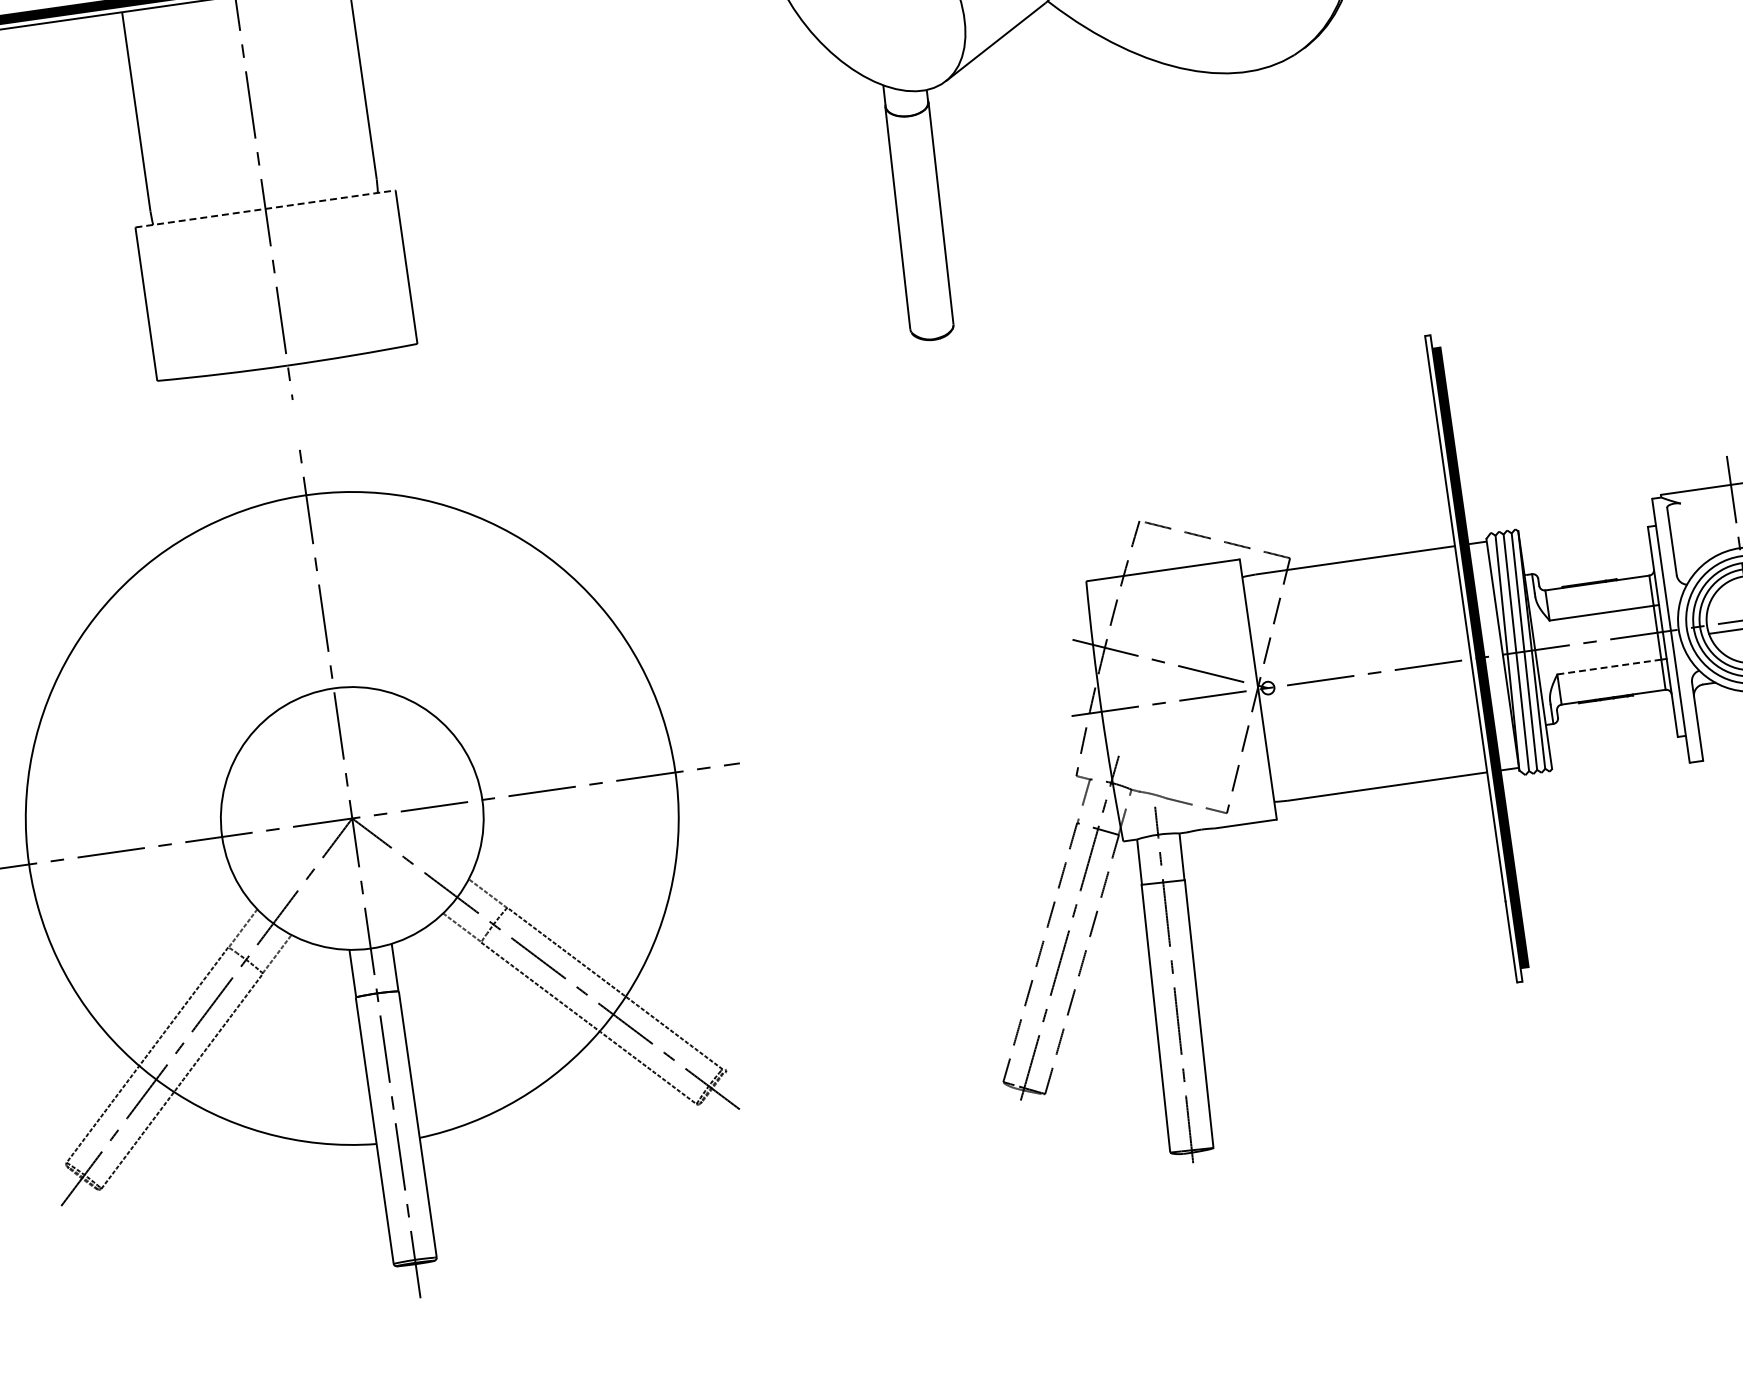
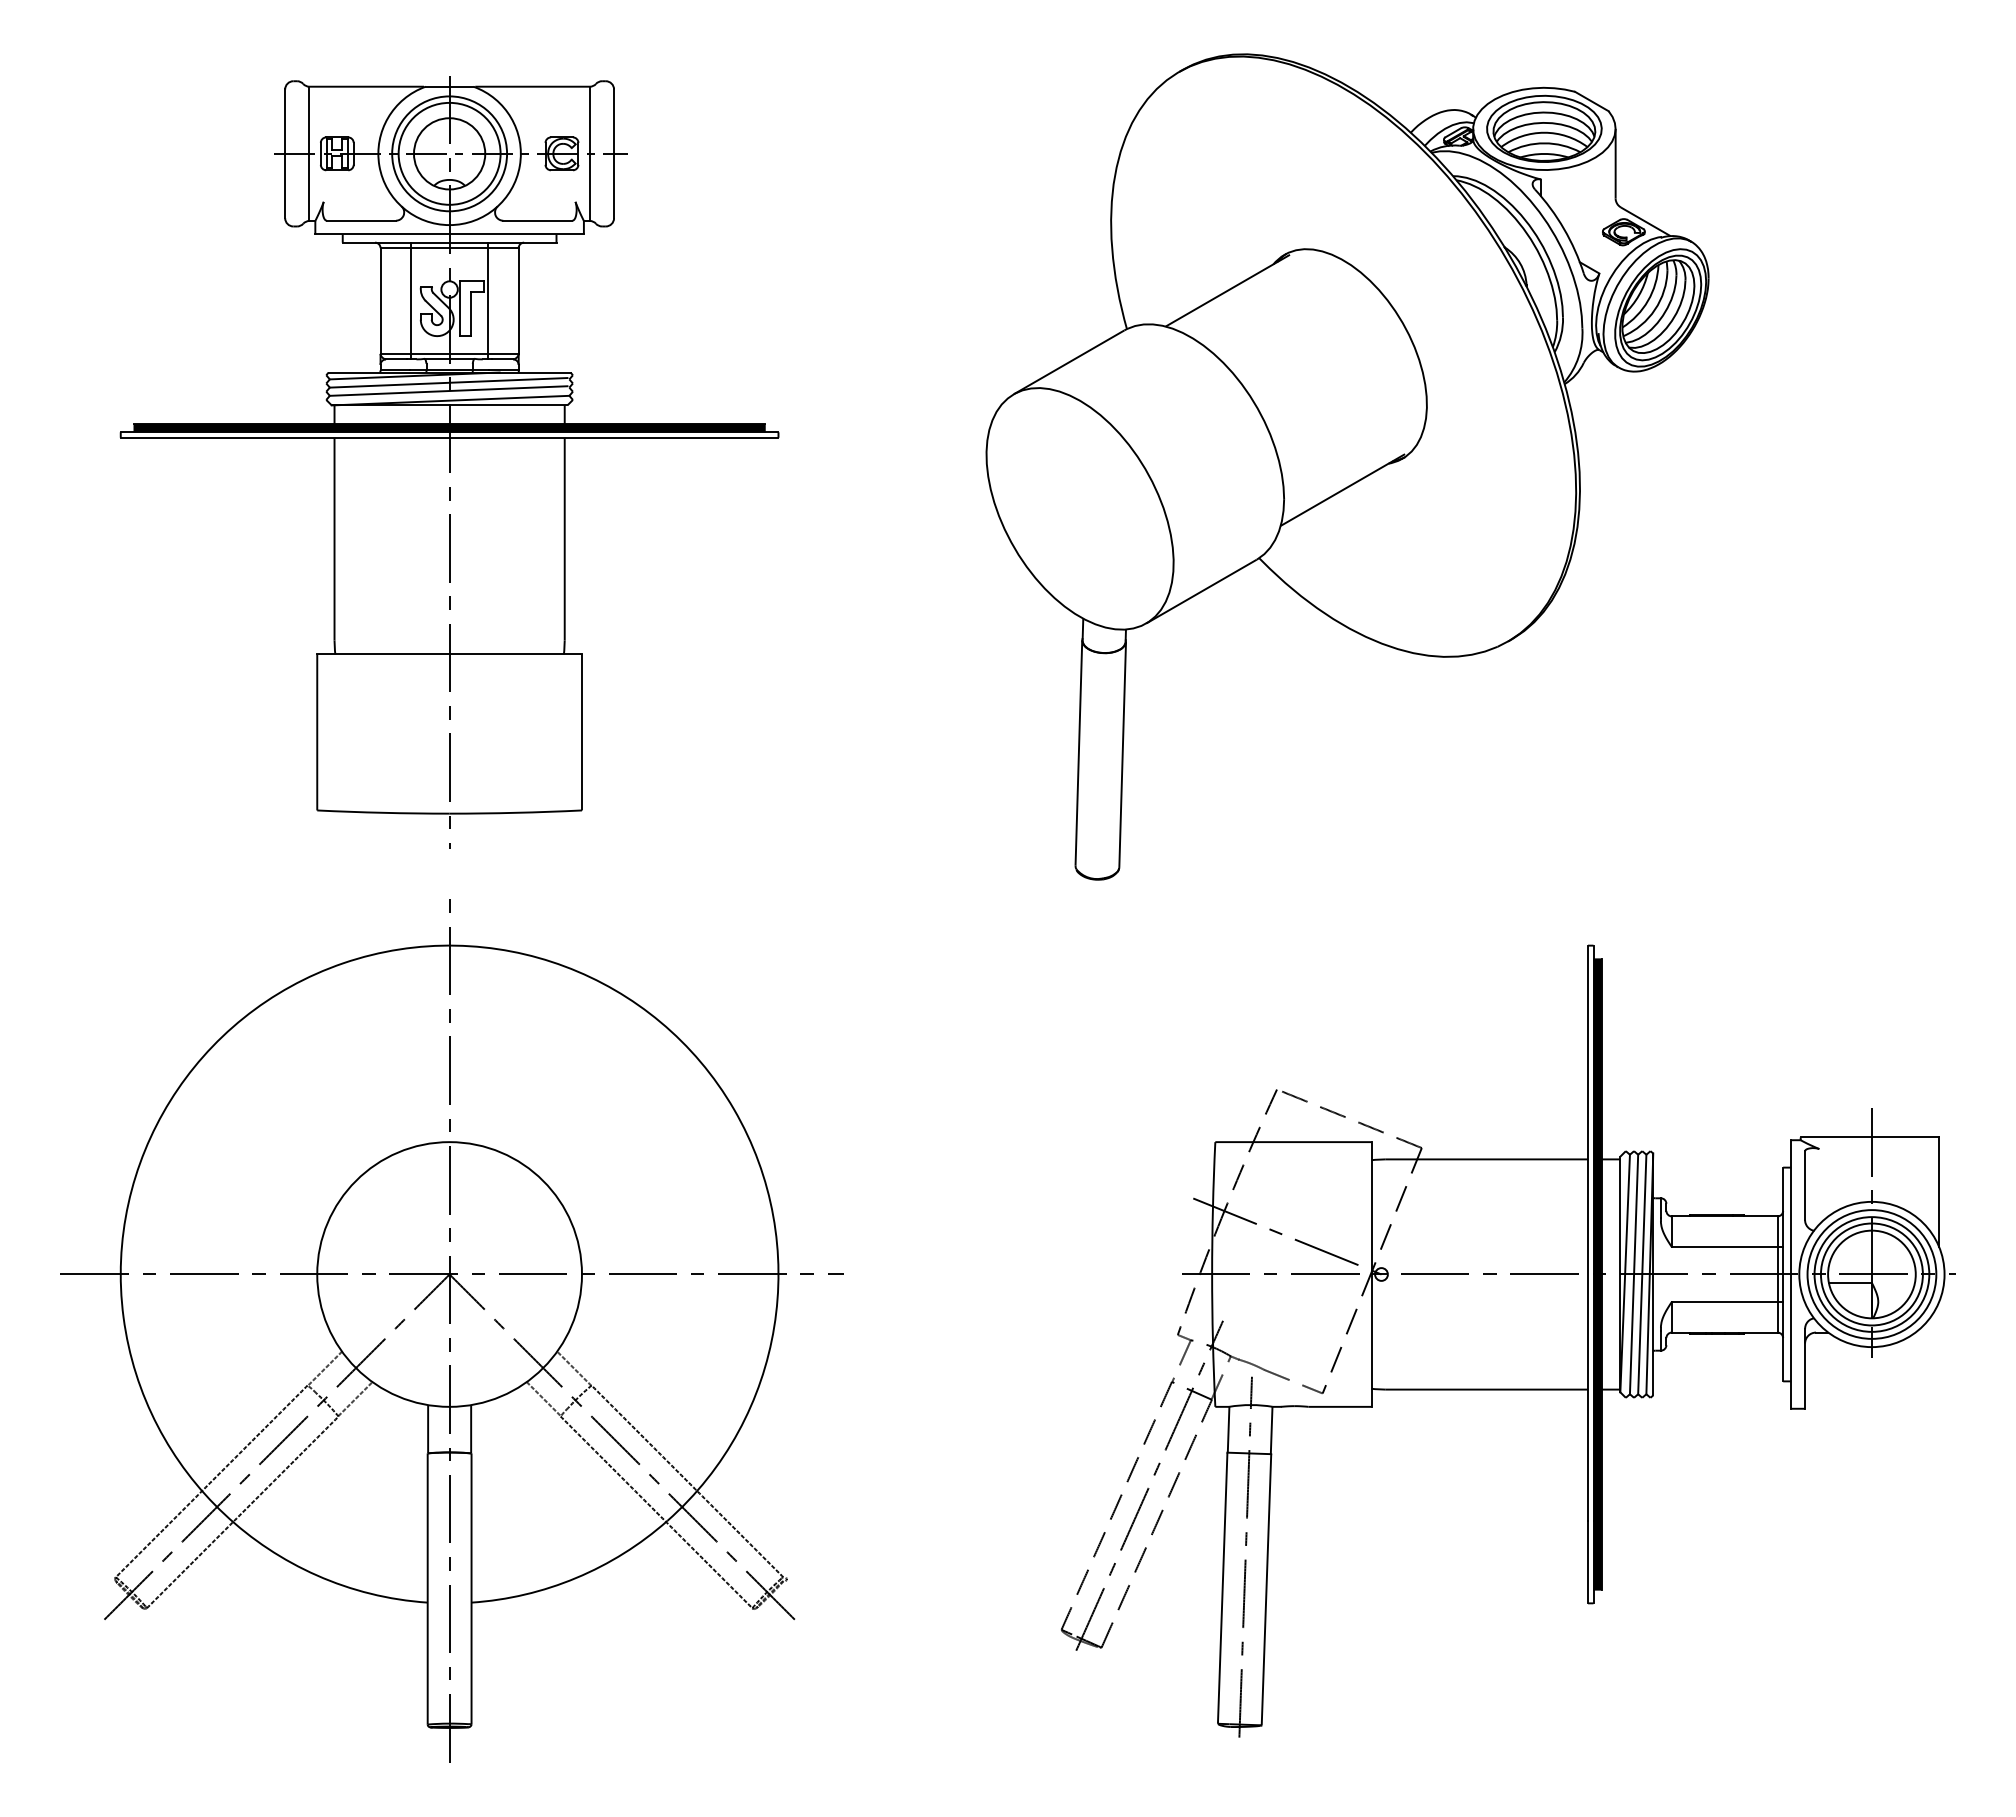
line: (266, 209) -> (450, 654), dashed -> solid
line: (1609, 666) -> (1724, 1301), dashed -> solid

